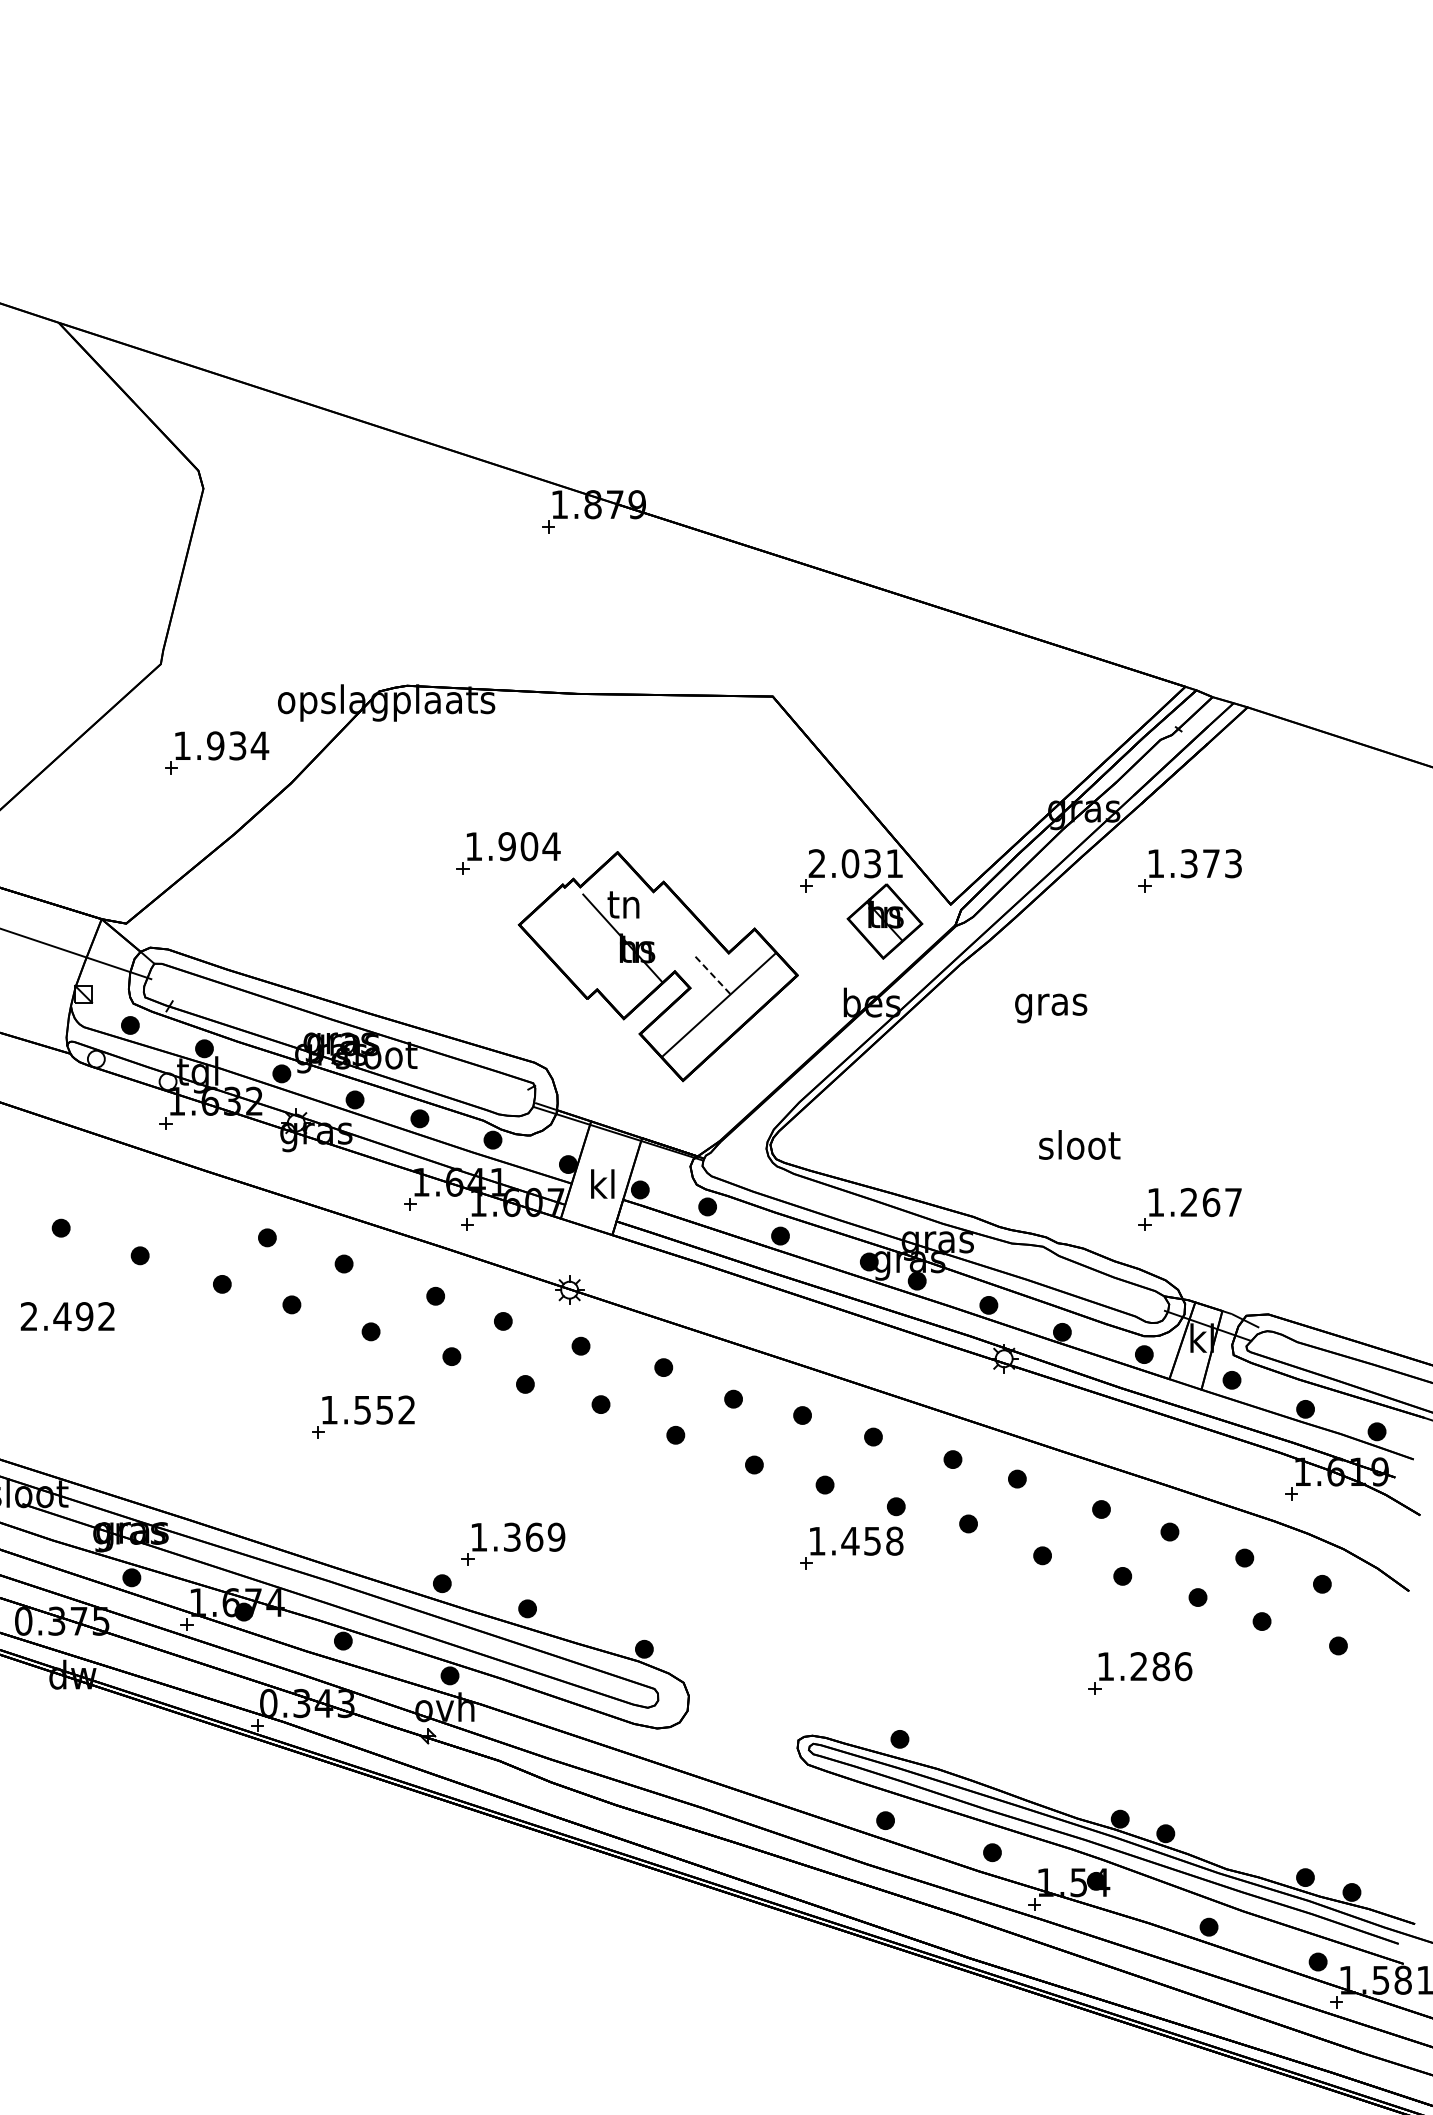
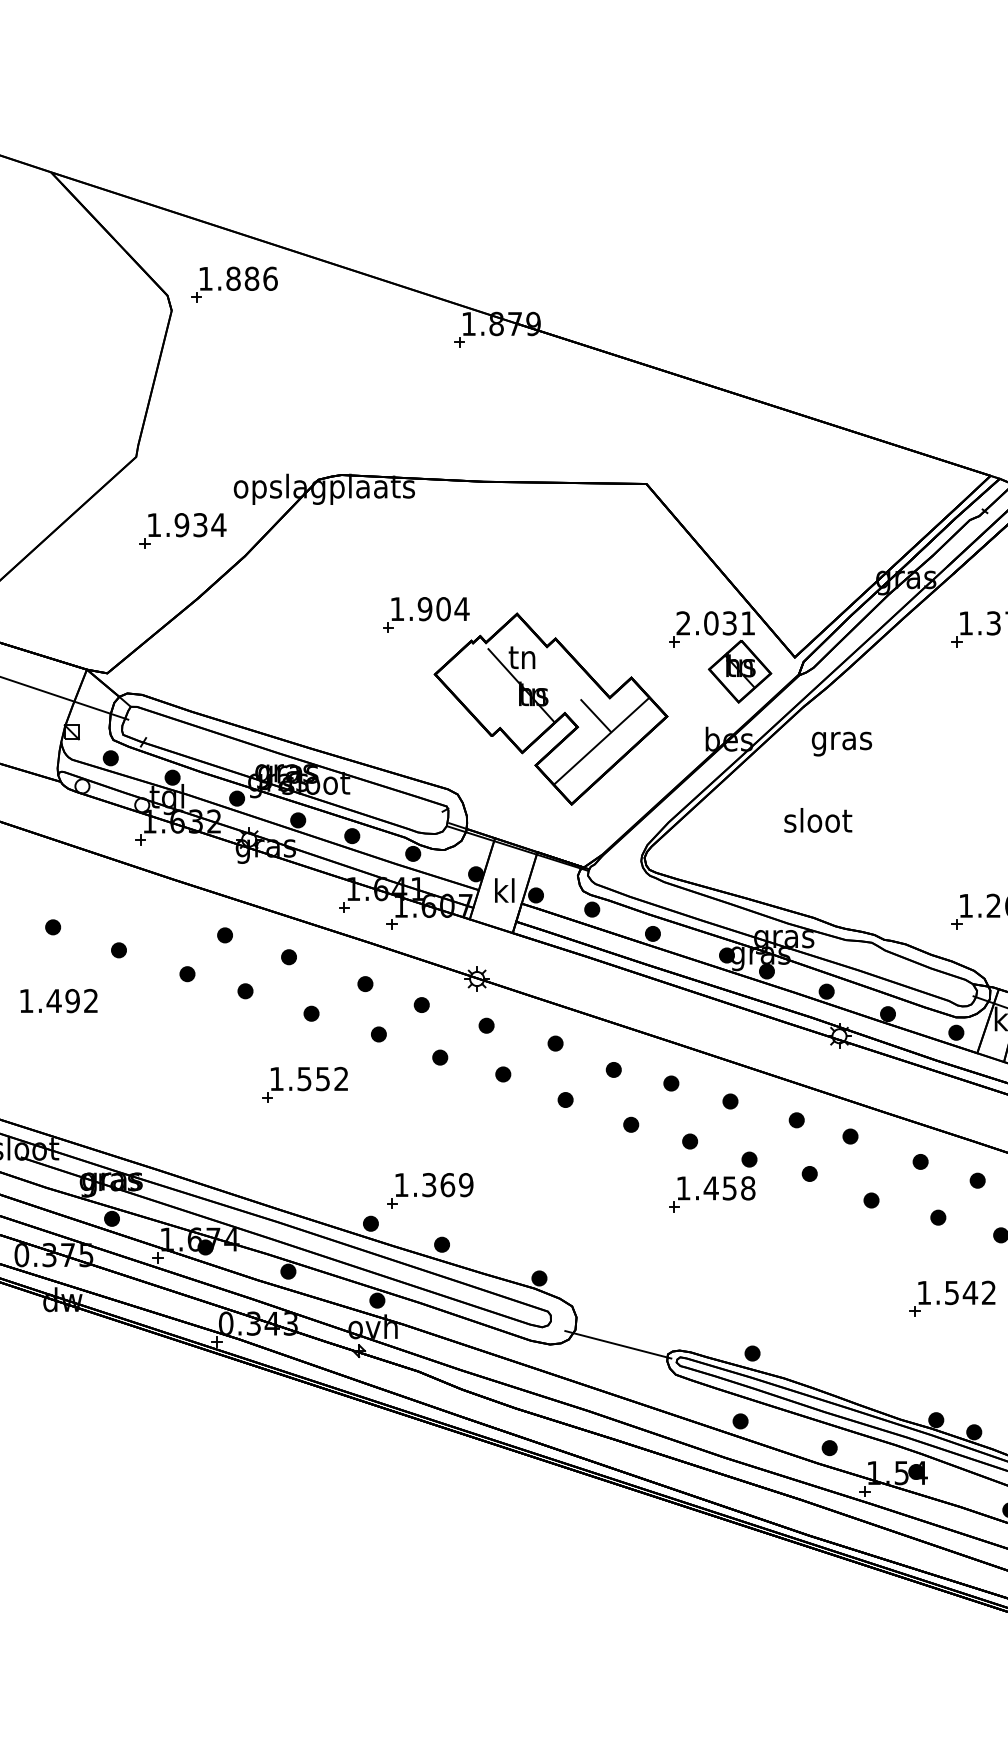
part: (278, 457) -> (234, 284), added
line: (712, 974) -> (596, 715), dashed -> solid
text: (1051, 1008) -> (842, 744), moved
text: (1079, 1144) -> (818, 820), moved
text: (28, 1316) -> (25, 1000), 2.492 -> 1.492
text: (1161, 1666) -> (970, 1292), 1.286 -> 1.542
line: (738, 1728) -> (617, 1344), added

